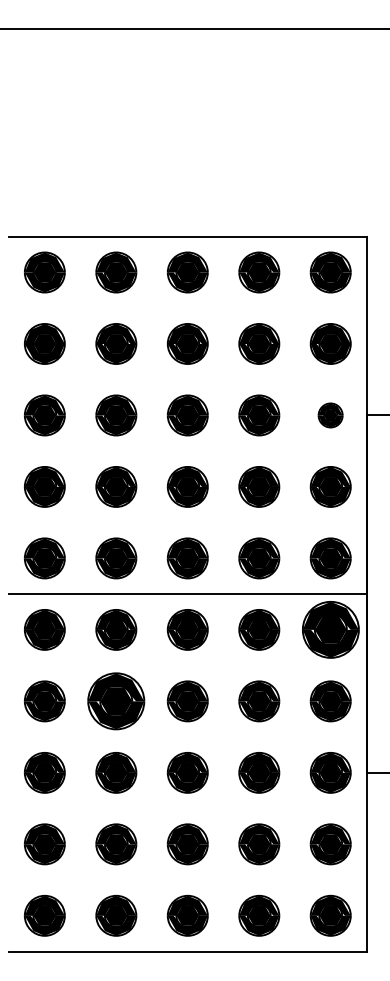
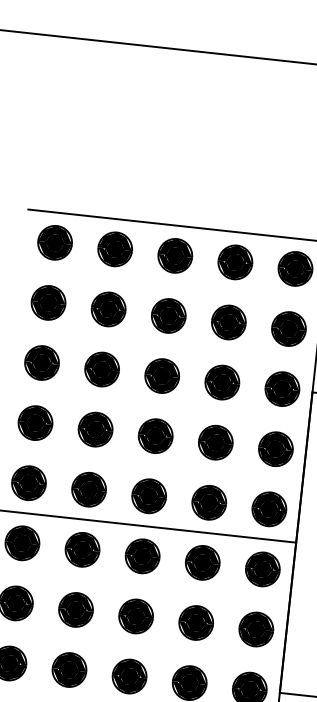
part: (330, 415) -> (282, 389), size x1.67
part: (330, 629) -> (262, 569), size x0.71
part: (116, 701) -> (76, 610), size x0.71

